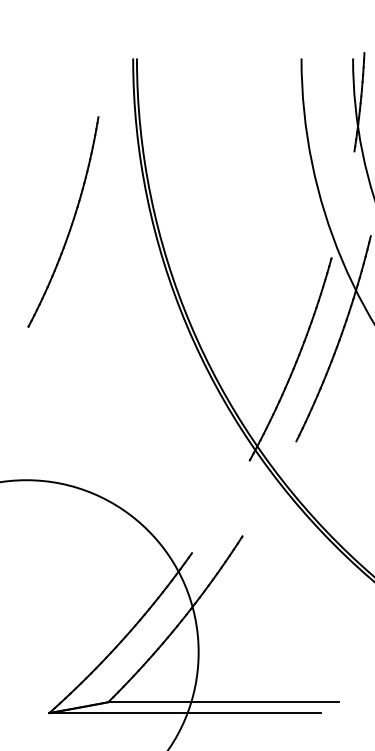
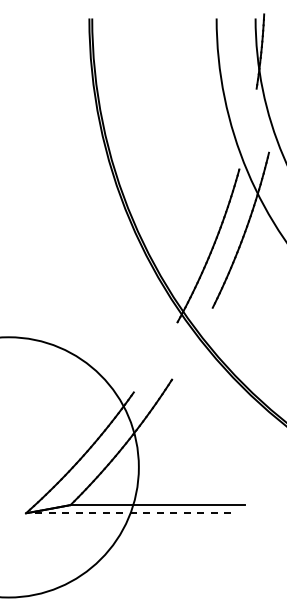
part: (63, 222) -> (36, 142), removed
line: (184, 713) -> (128, 513), solid -> dashed

